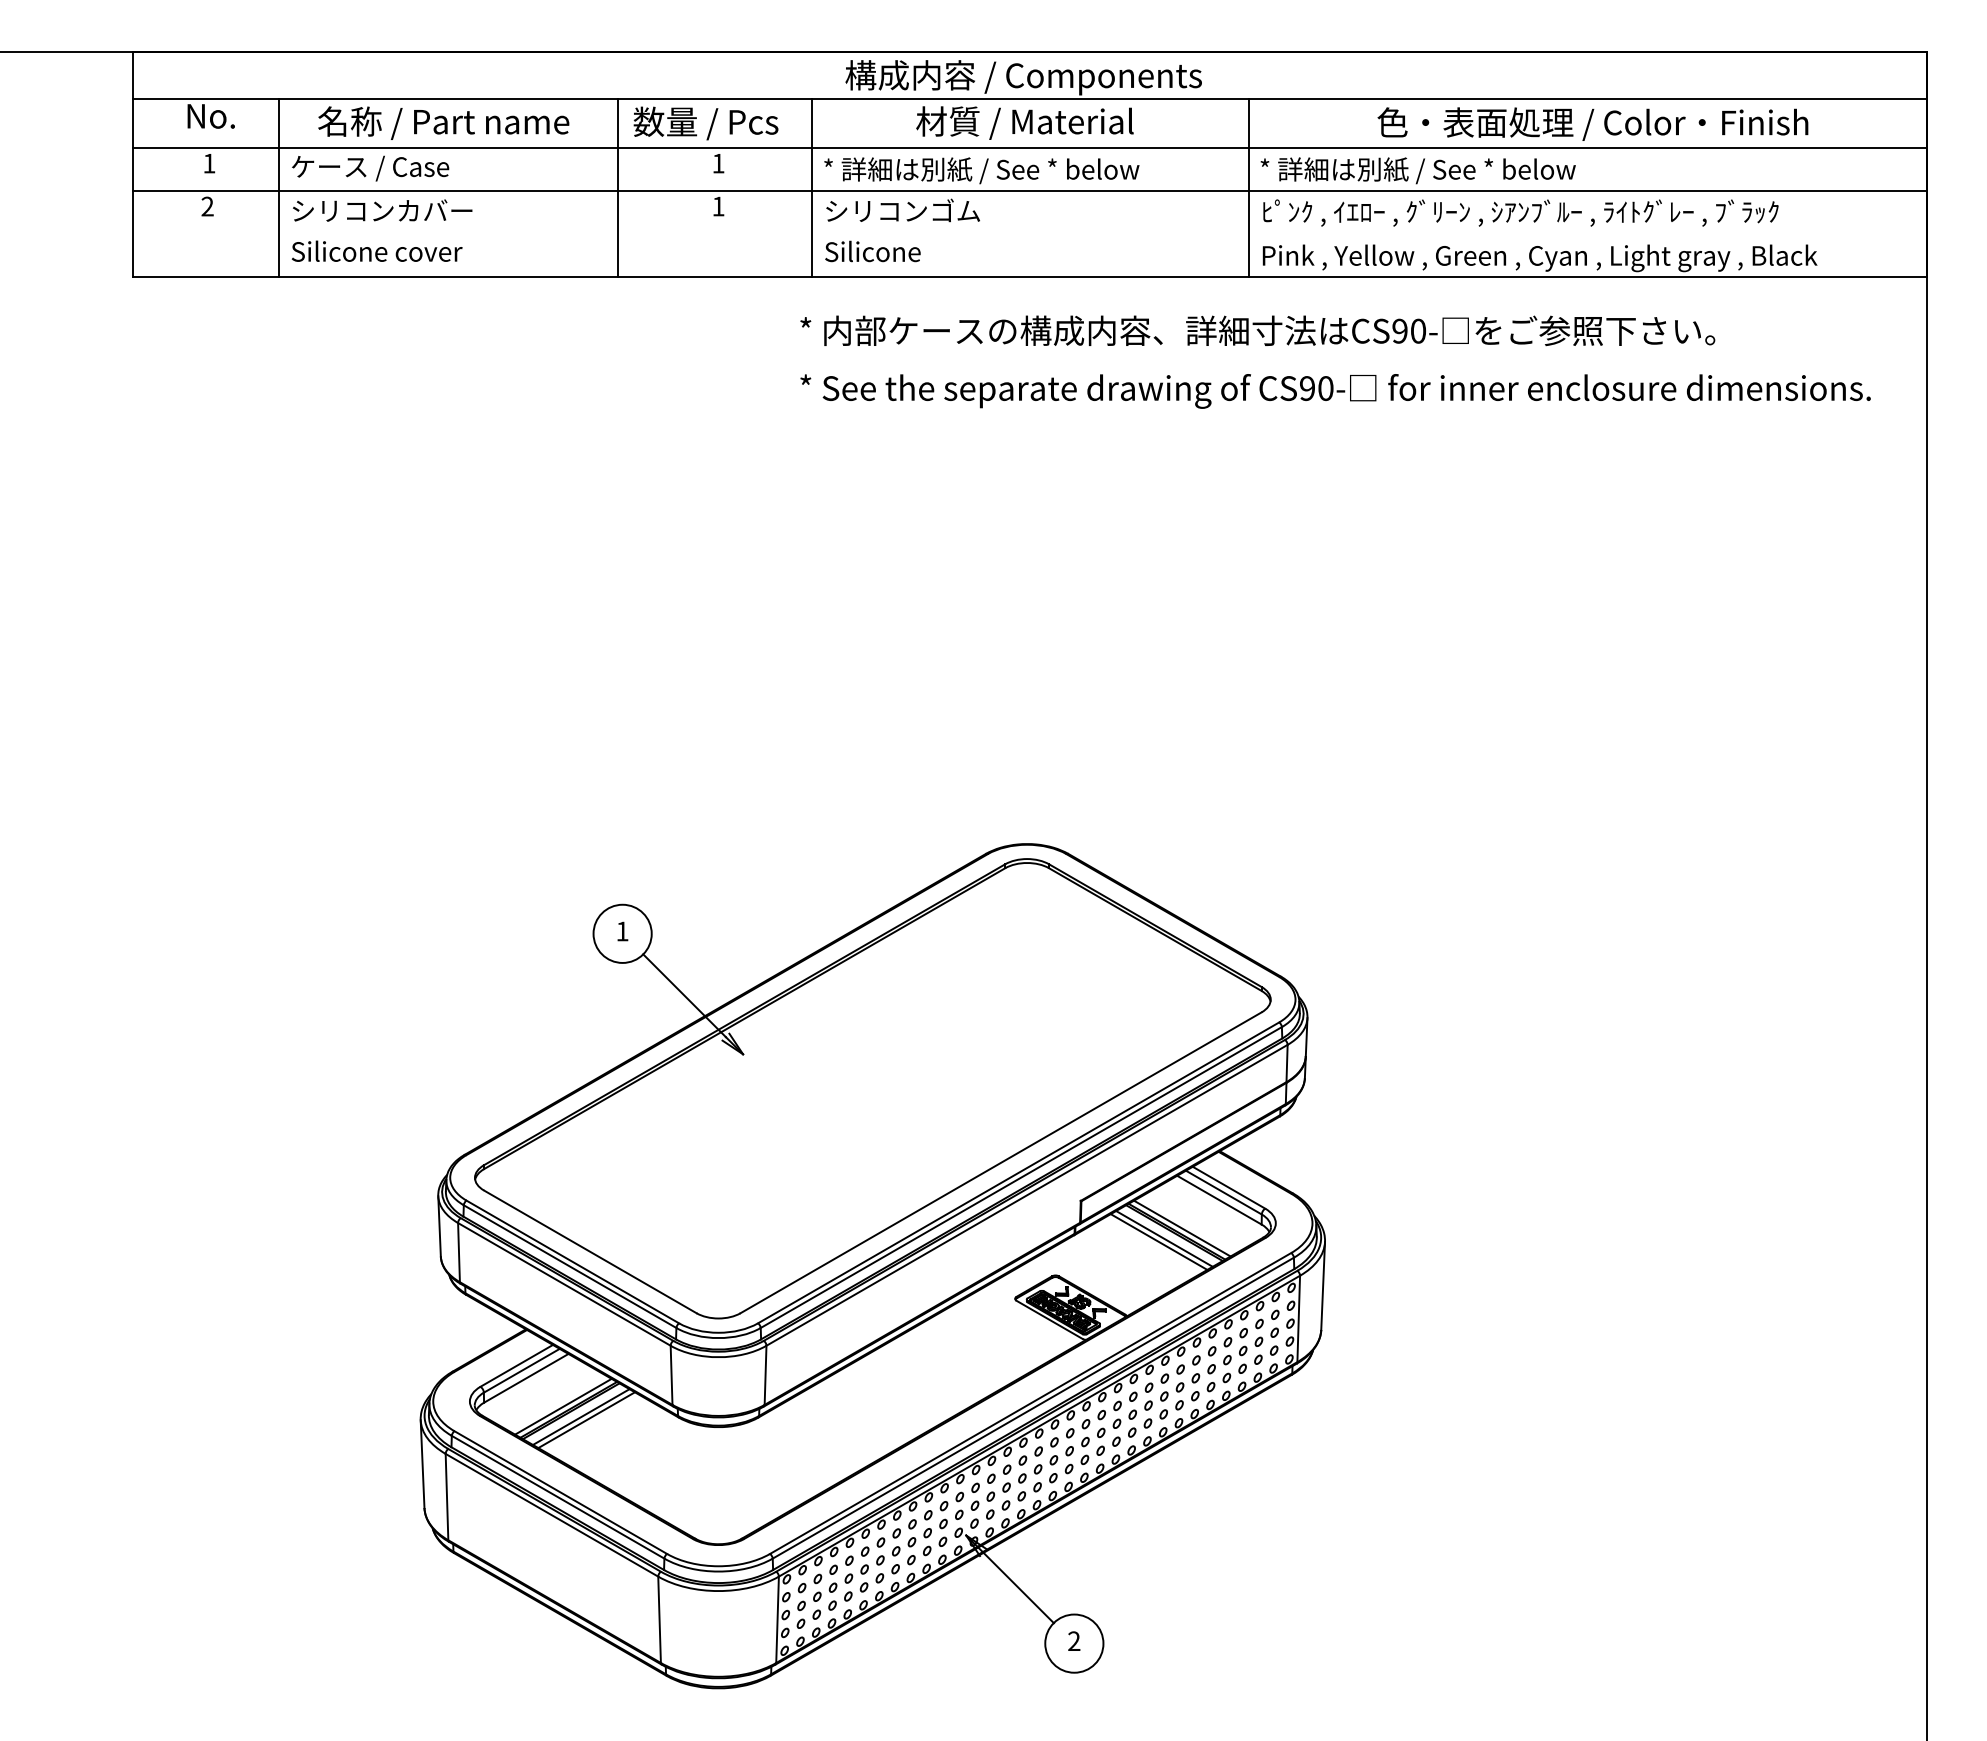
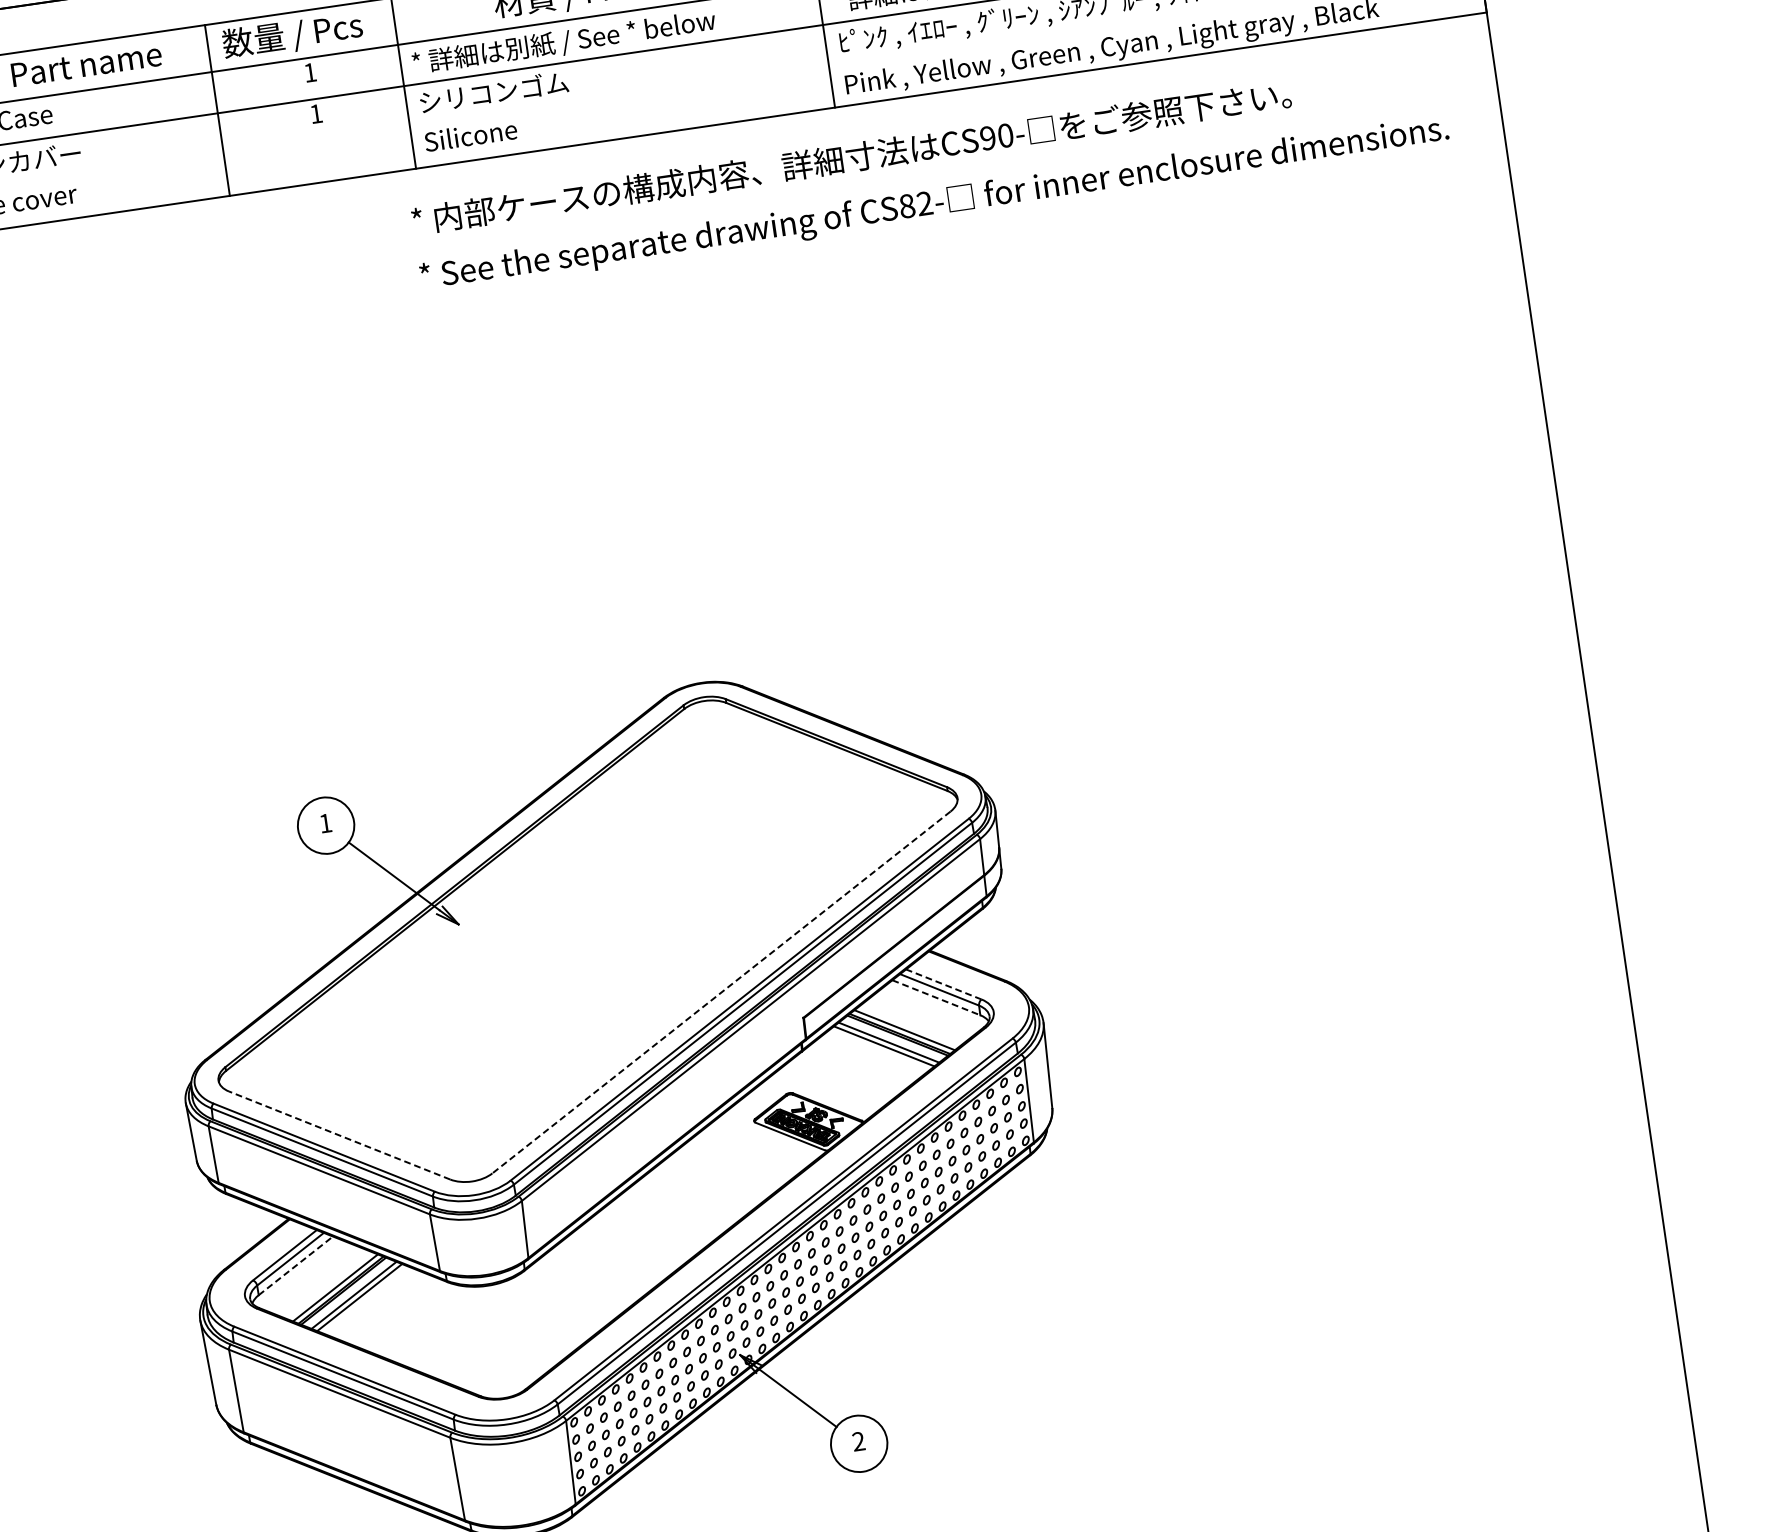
text: (1316, 388) -> (915, 204), CS90- -> CS82-
line: (1001, 1162) -> (721, 992), solid -> dashed
line: (1229, 1187) -> (944, 984), solid -> dashed
line: (1219, 1200) -> (936, 998), solid -> dashed
line: (590, 1251) -> (339, 1135), solid -> dashed
line: (526, 1378) -> (296, 1266), solid -> dashed

